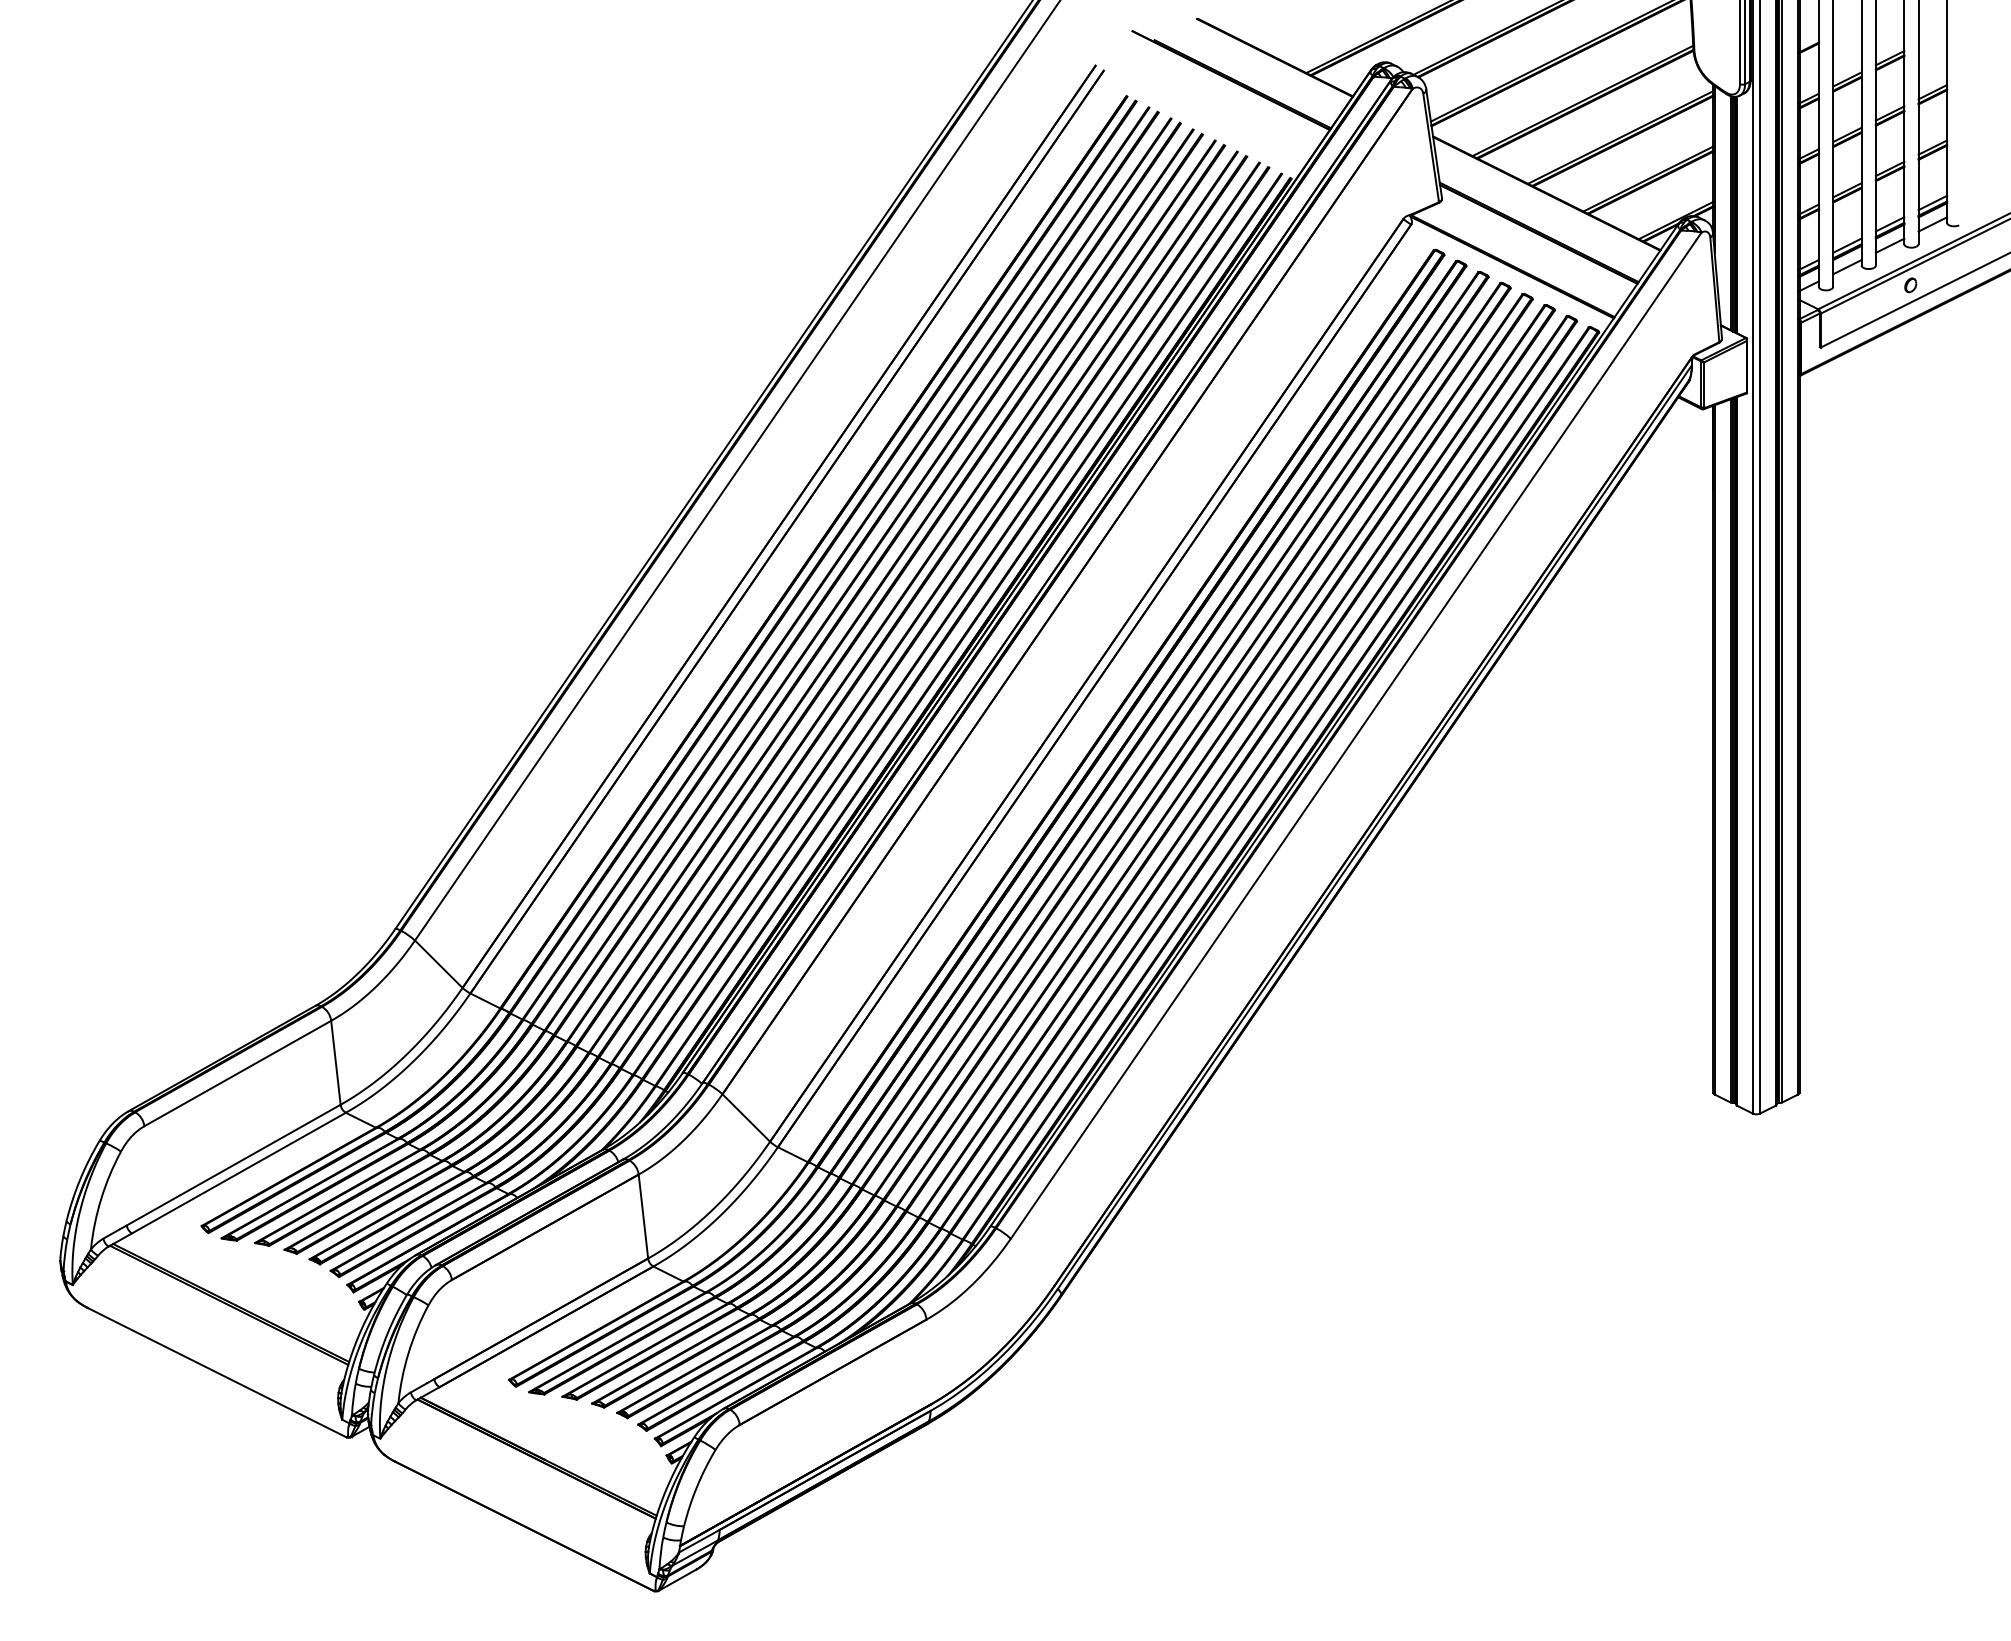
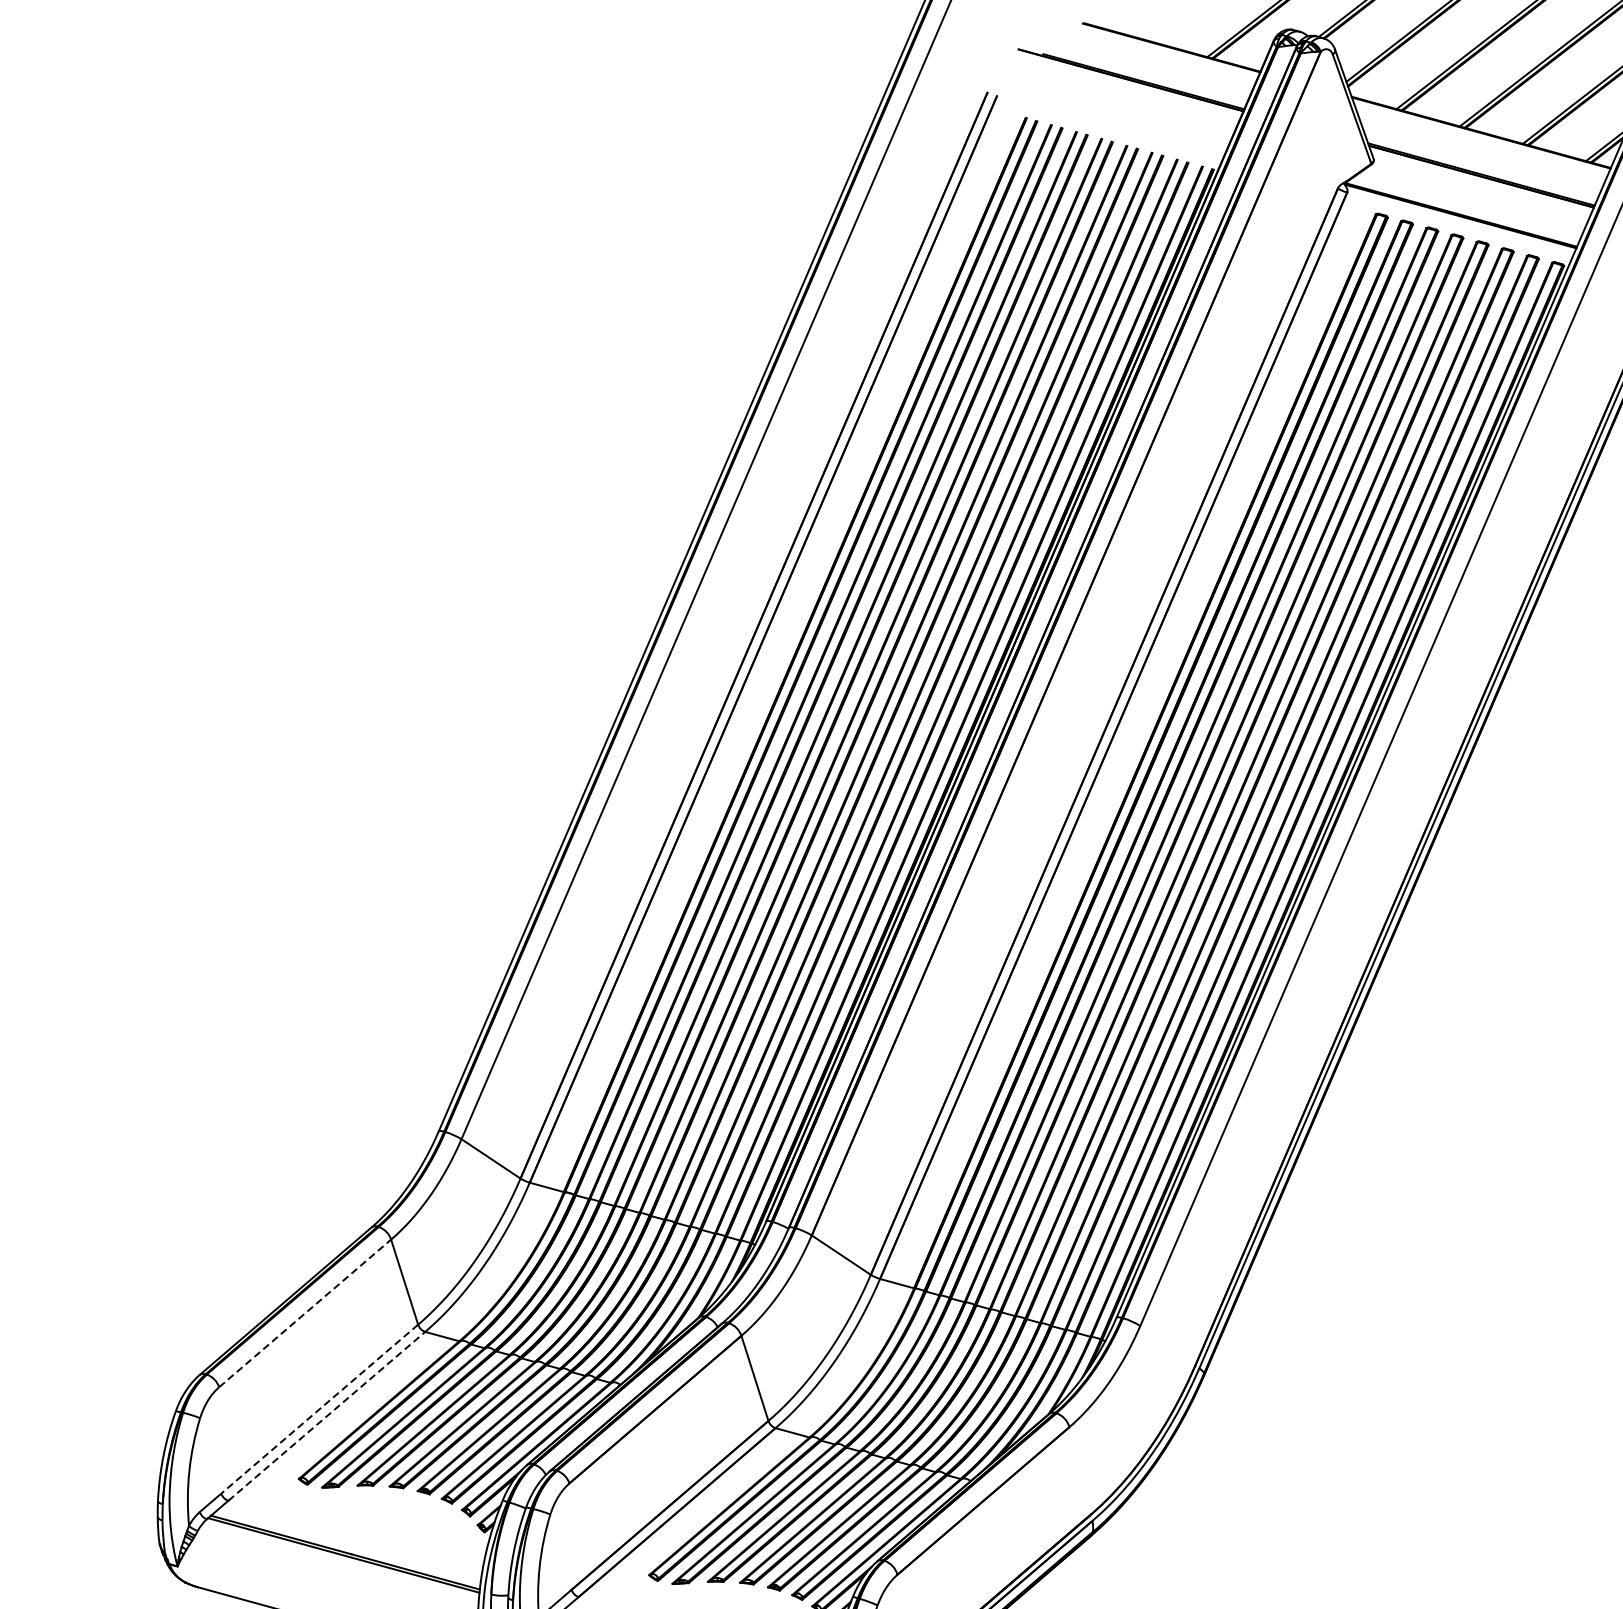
line: (238, 1073) -> (305, 1313), solid -> dashed
line: (233, 1165) -> (319, 1409), solid -> dashed
line: (238, 1173) -> (326, 1416), solid -> dashed

